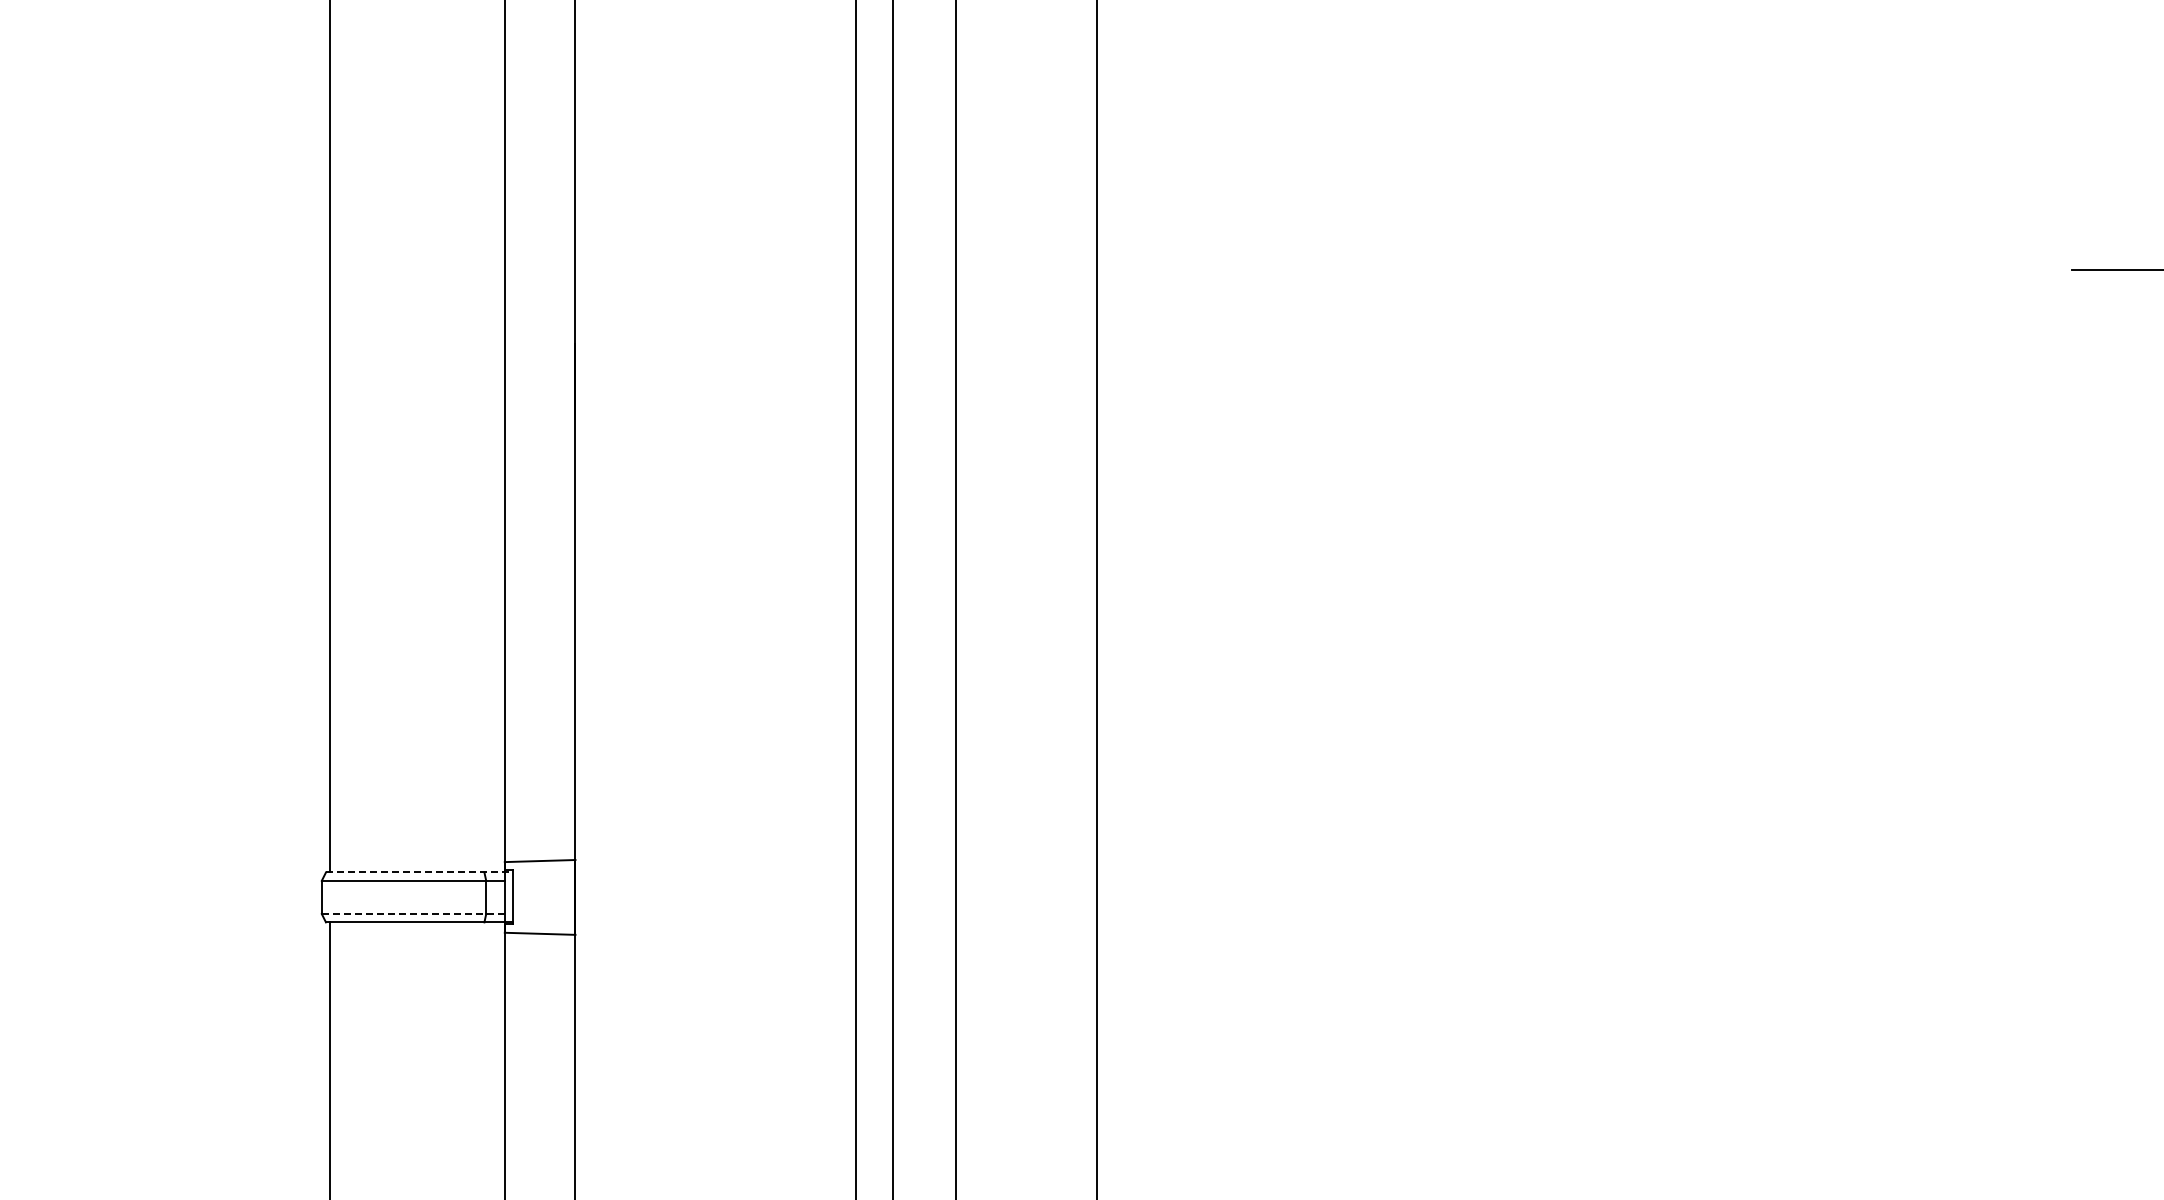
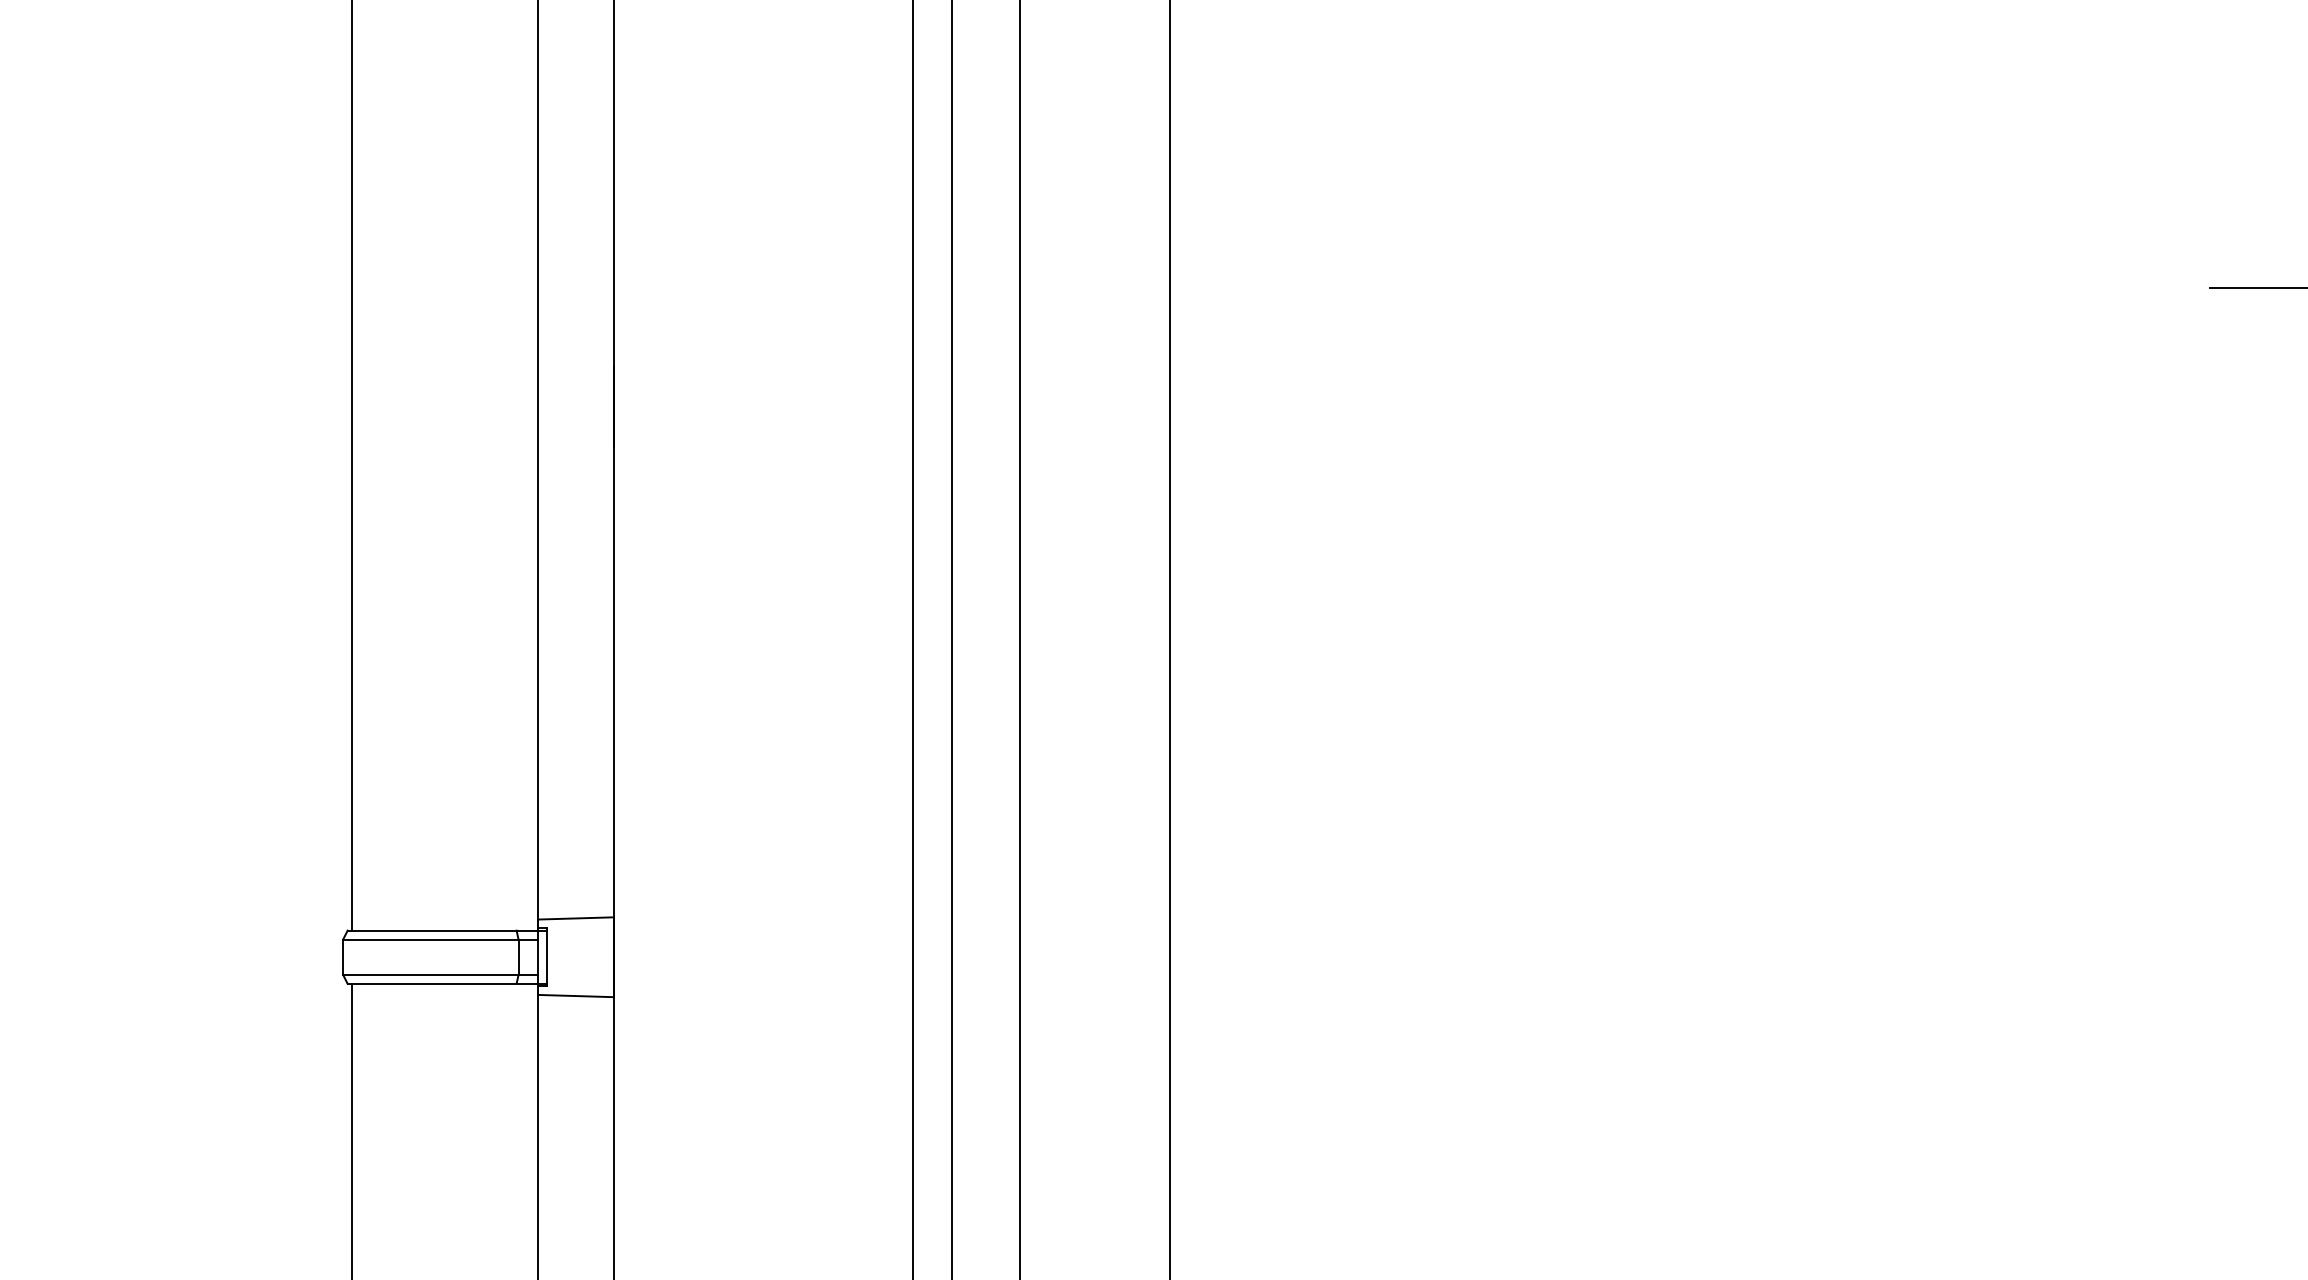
line: (419, 872) -> (447, 930), dashed -> solid
line: (413, 914) -> (440, 975), dashed -> solid

